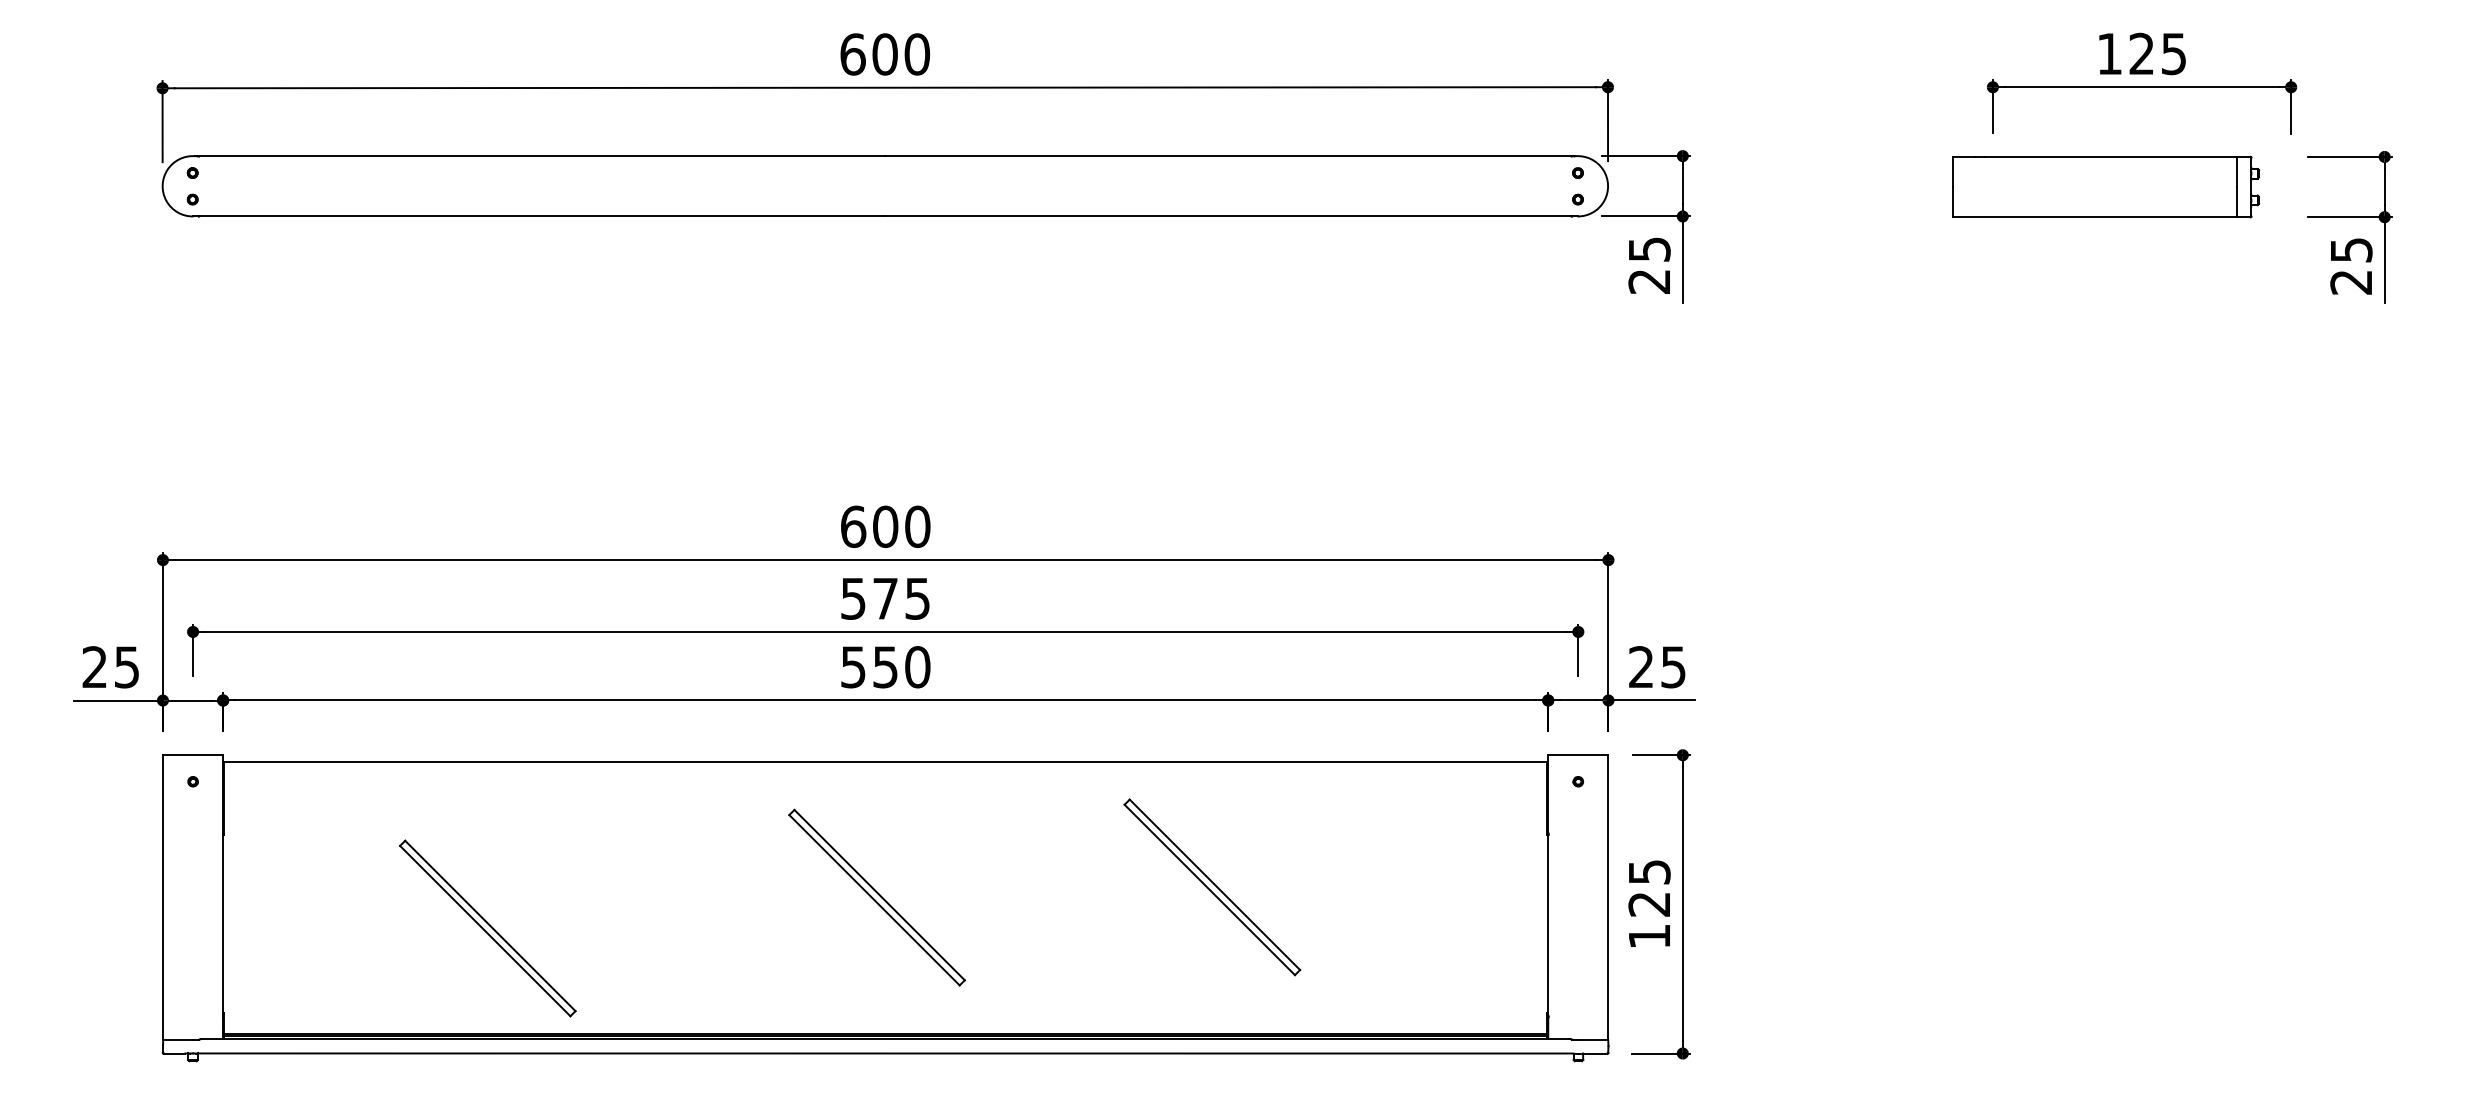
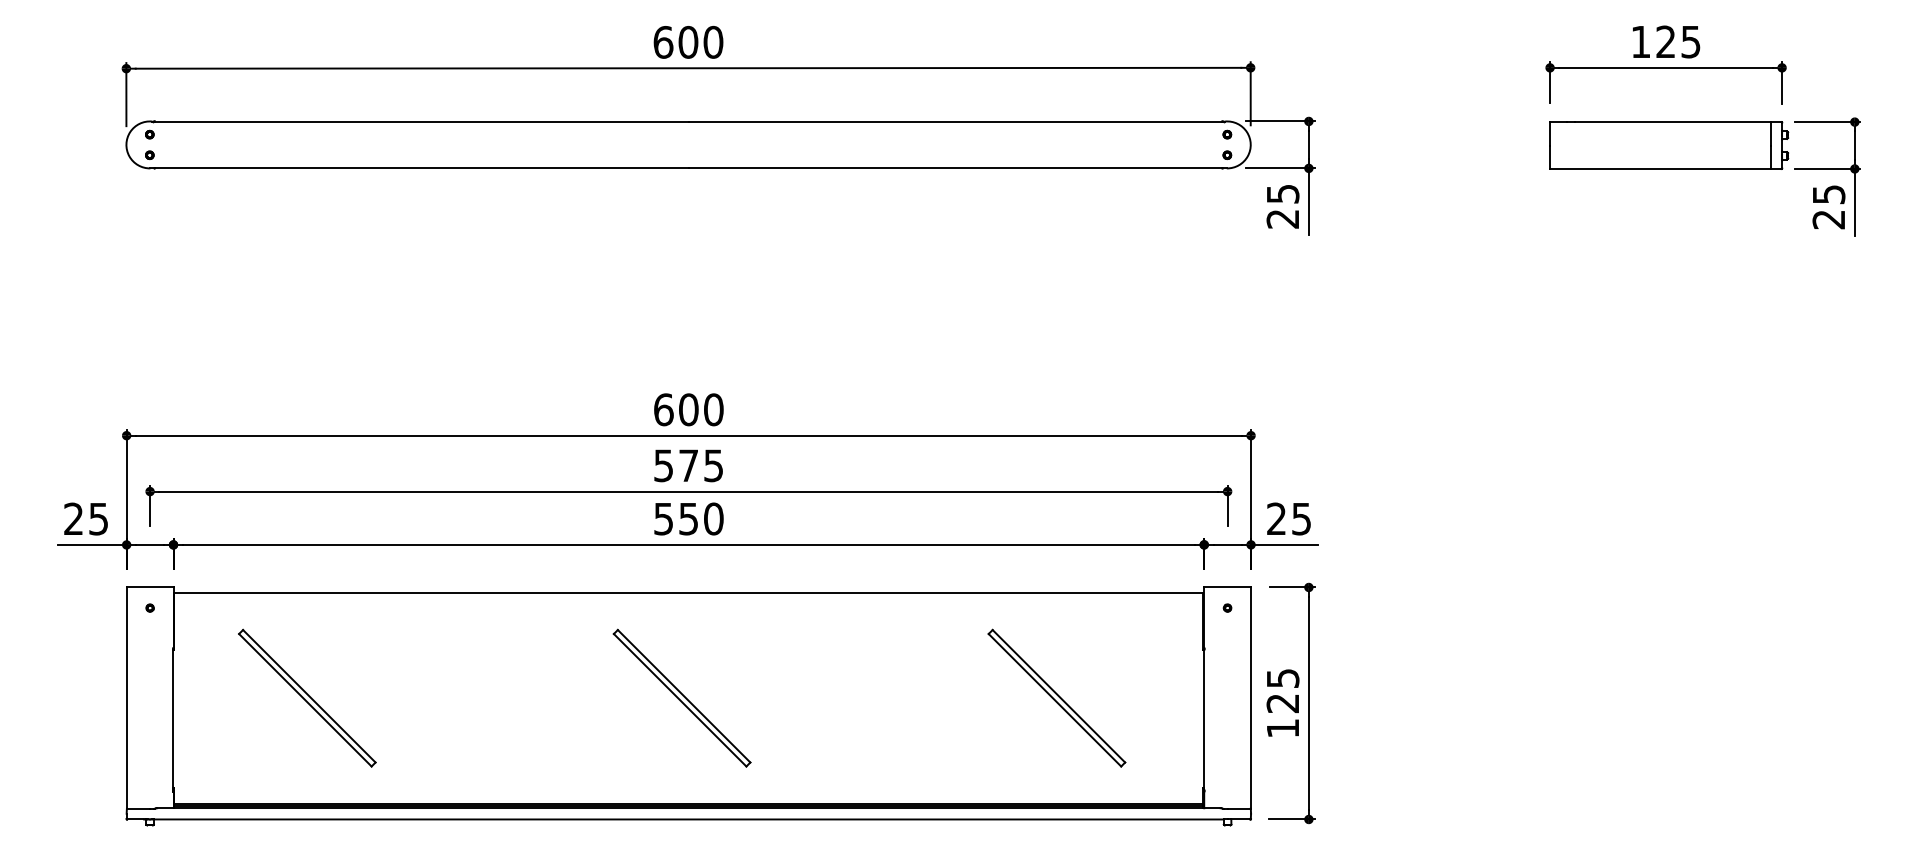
part: (2106, 187) -> (1669, 145), moved
part: (1211, 886) -> (1056, 697), moved
part: (487, 927) -> (307, 697), moved

